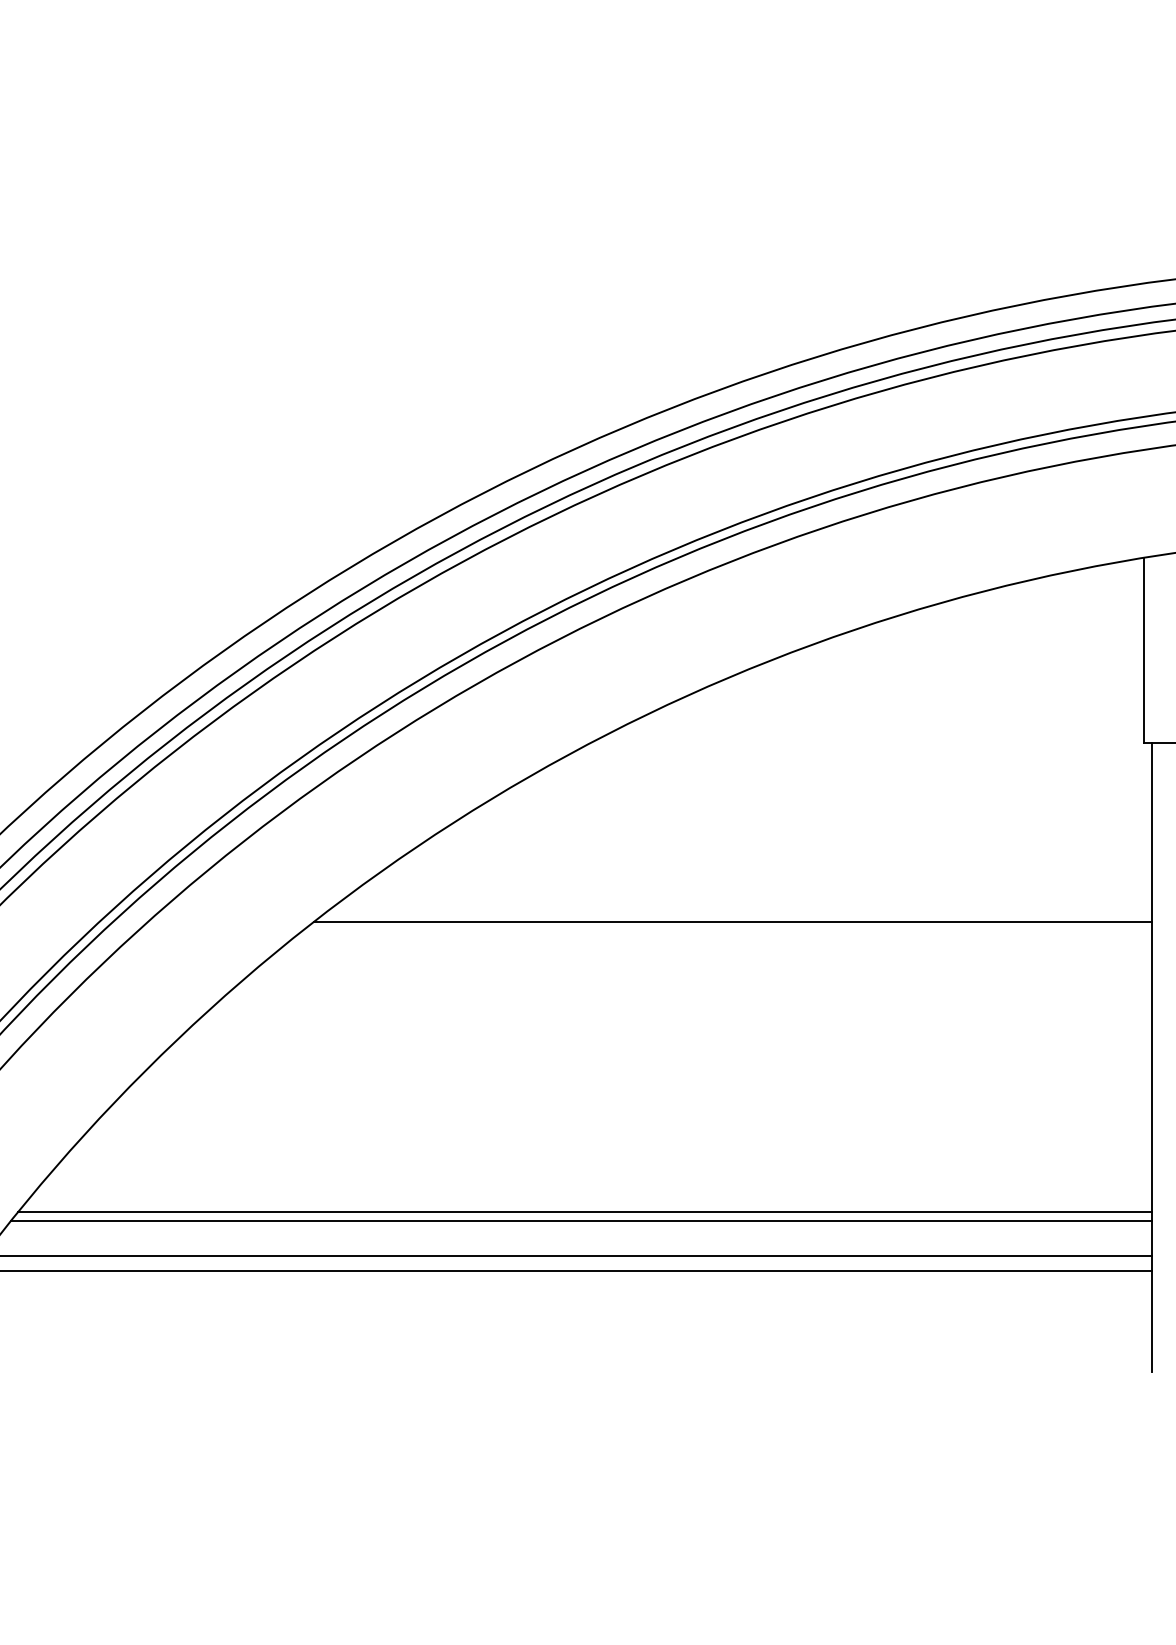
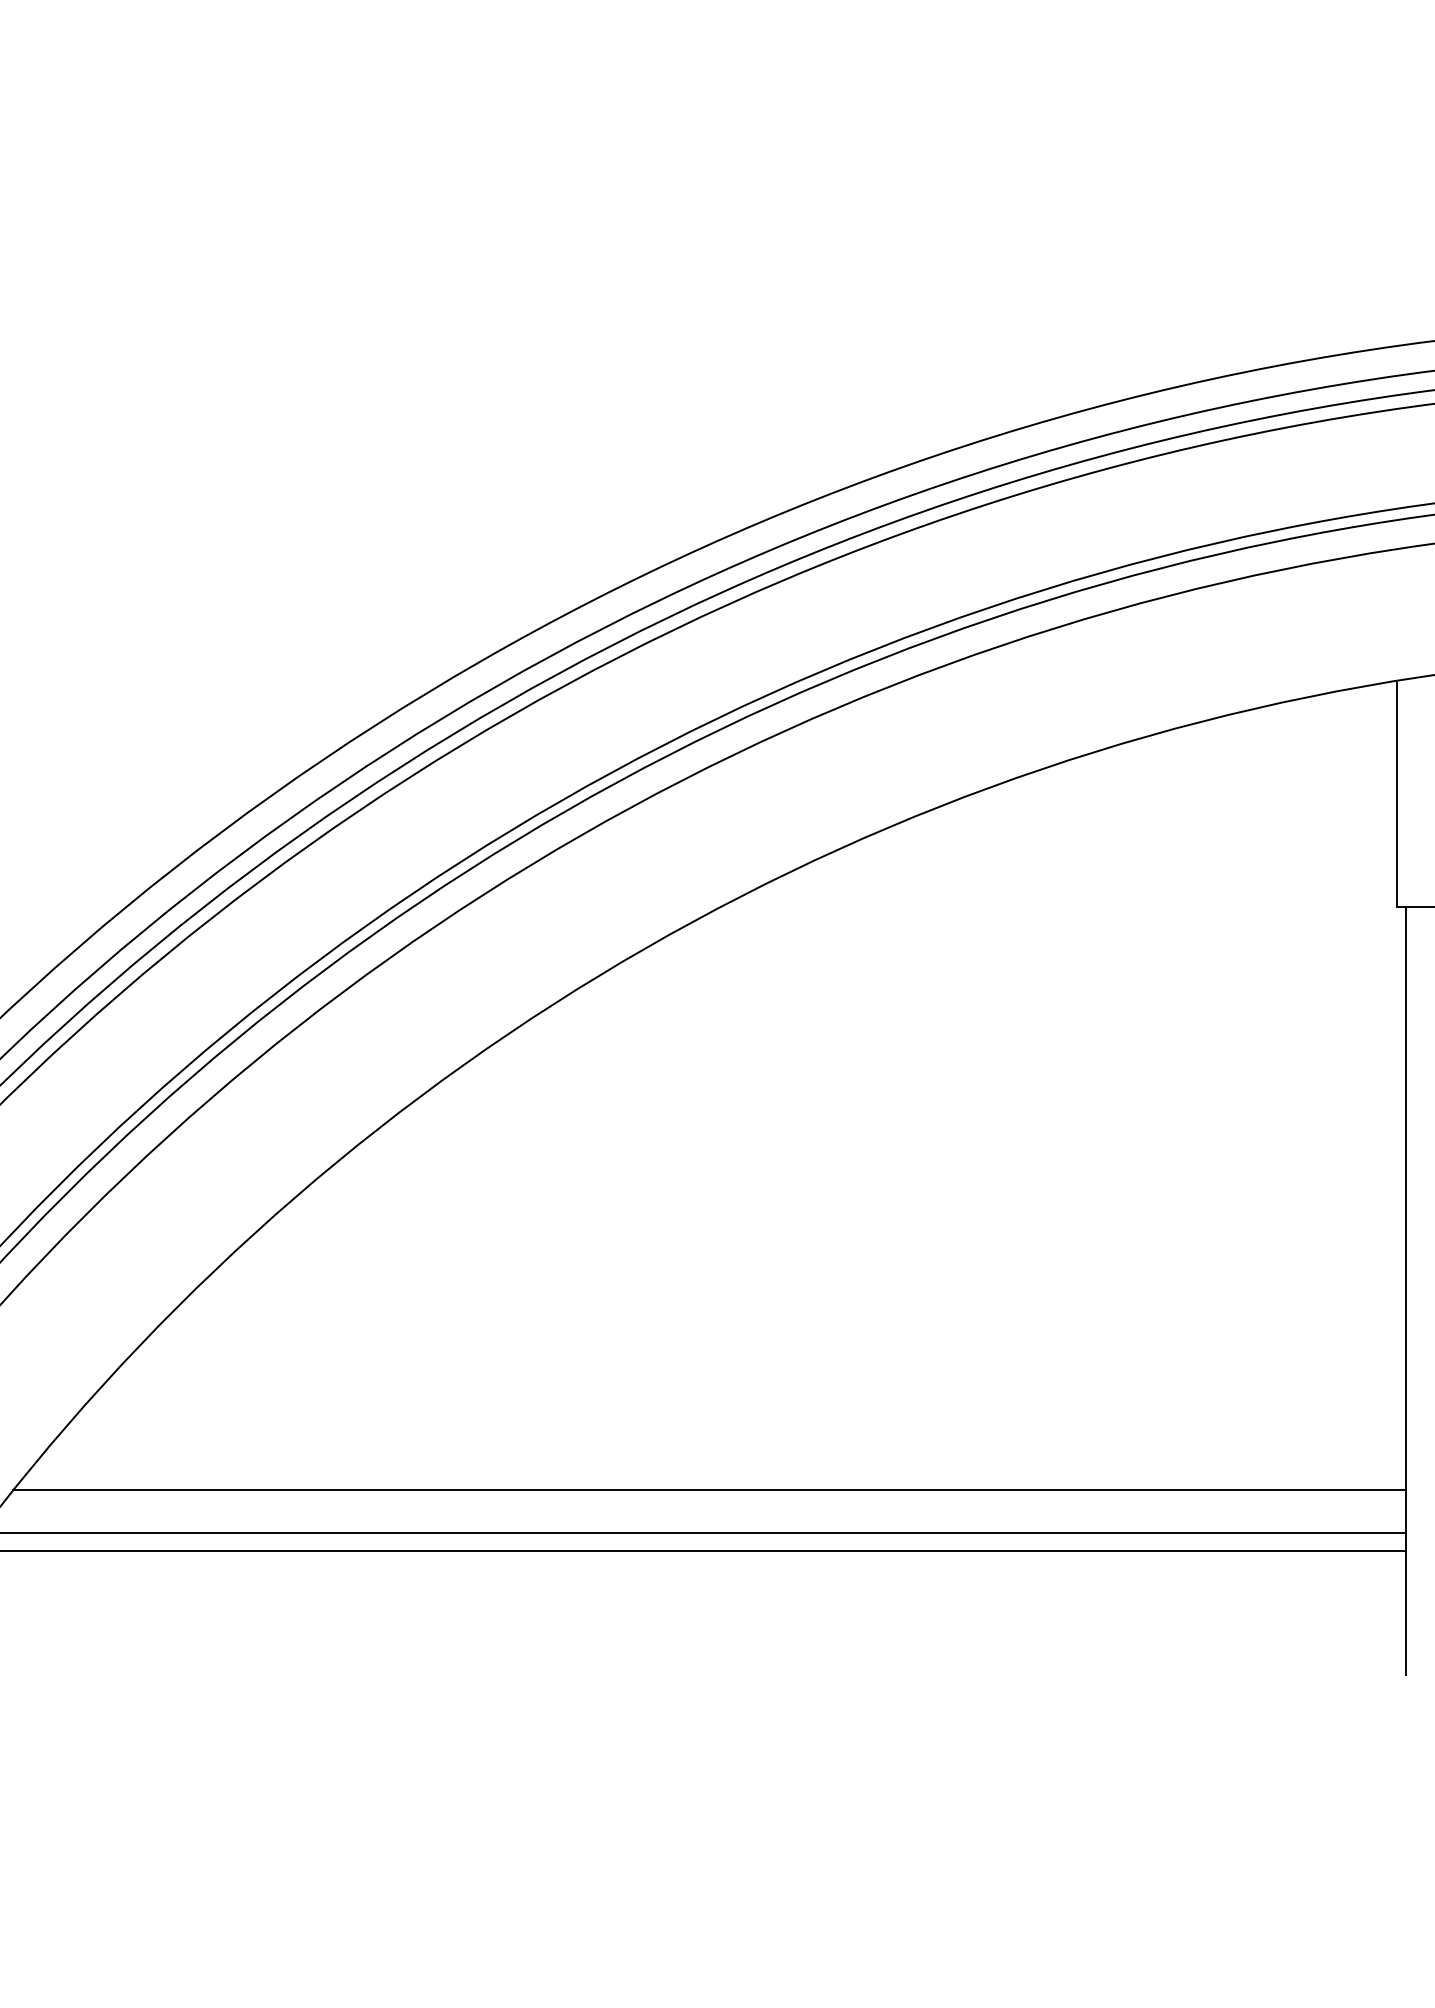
line: (733, 922) -> (894, 1125), removed
line: (584, 1212) -> (713, 1479), removed

